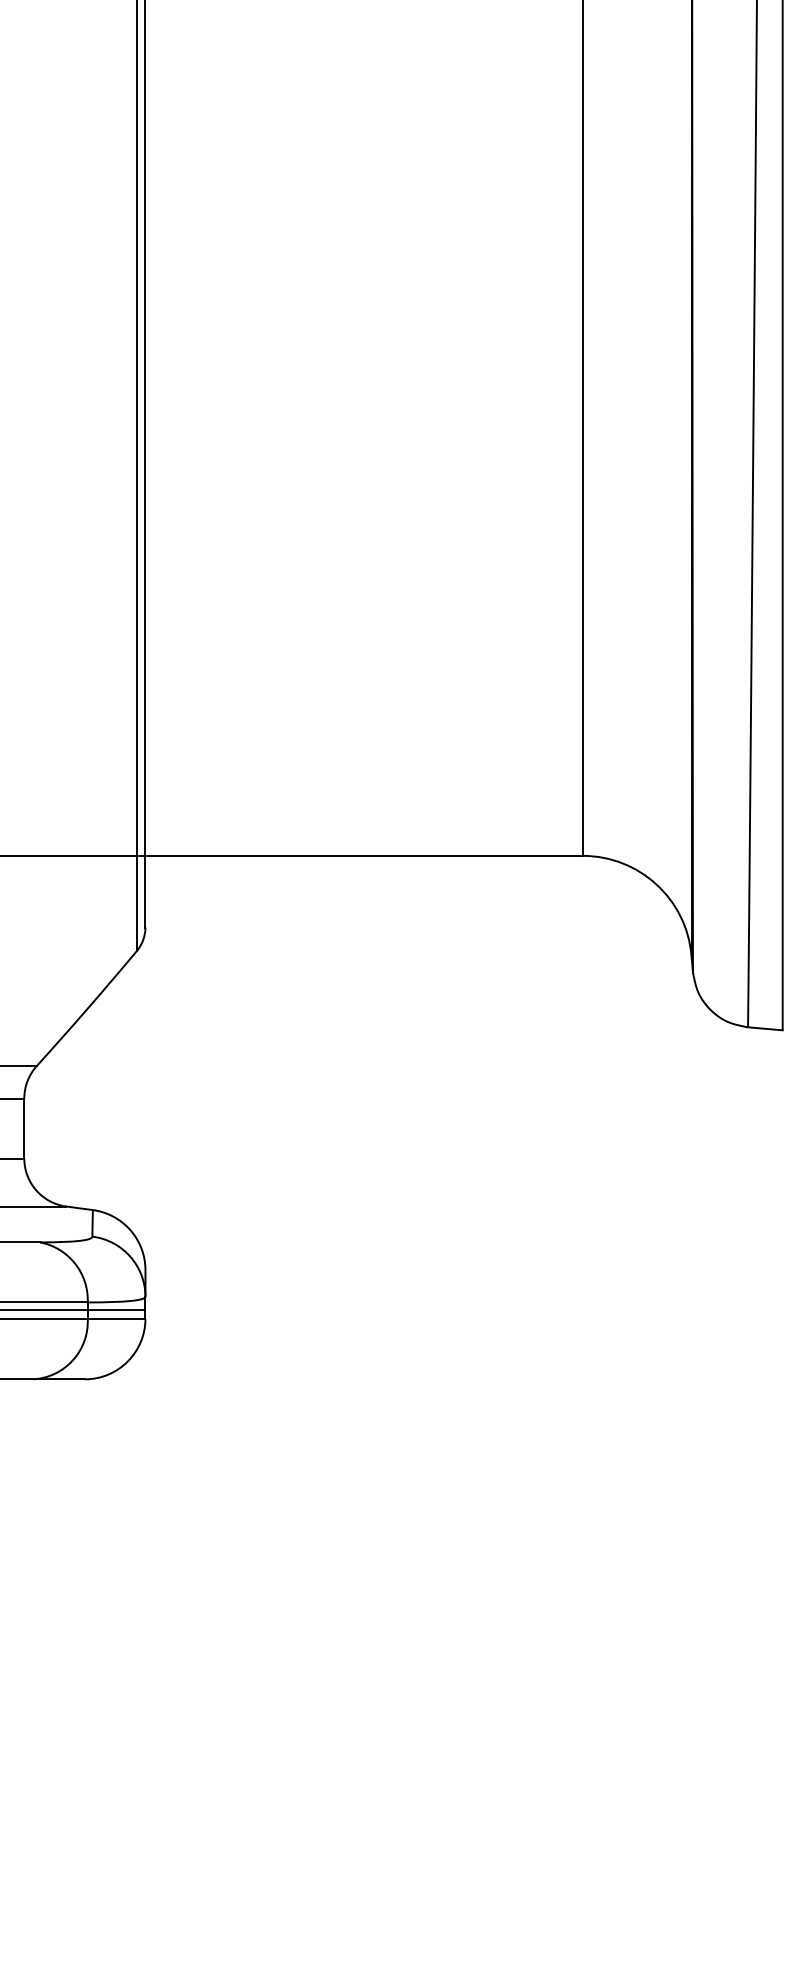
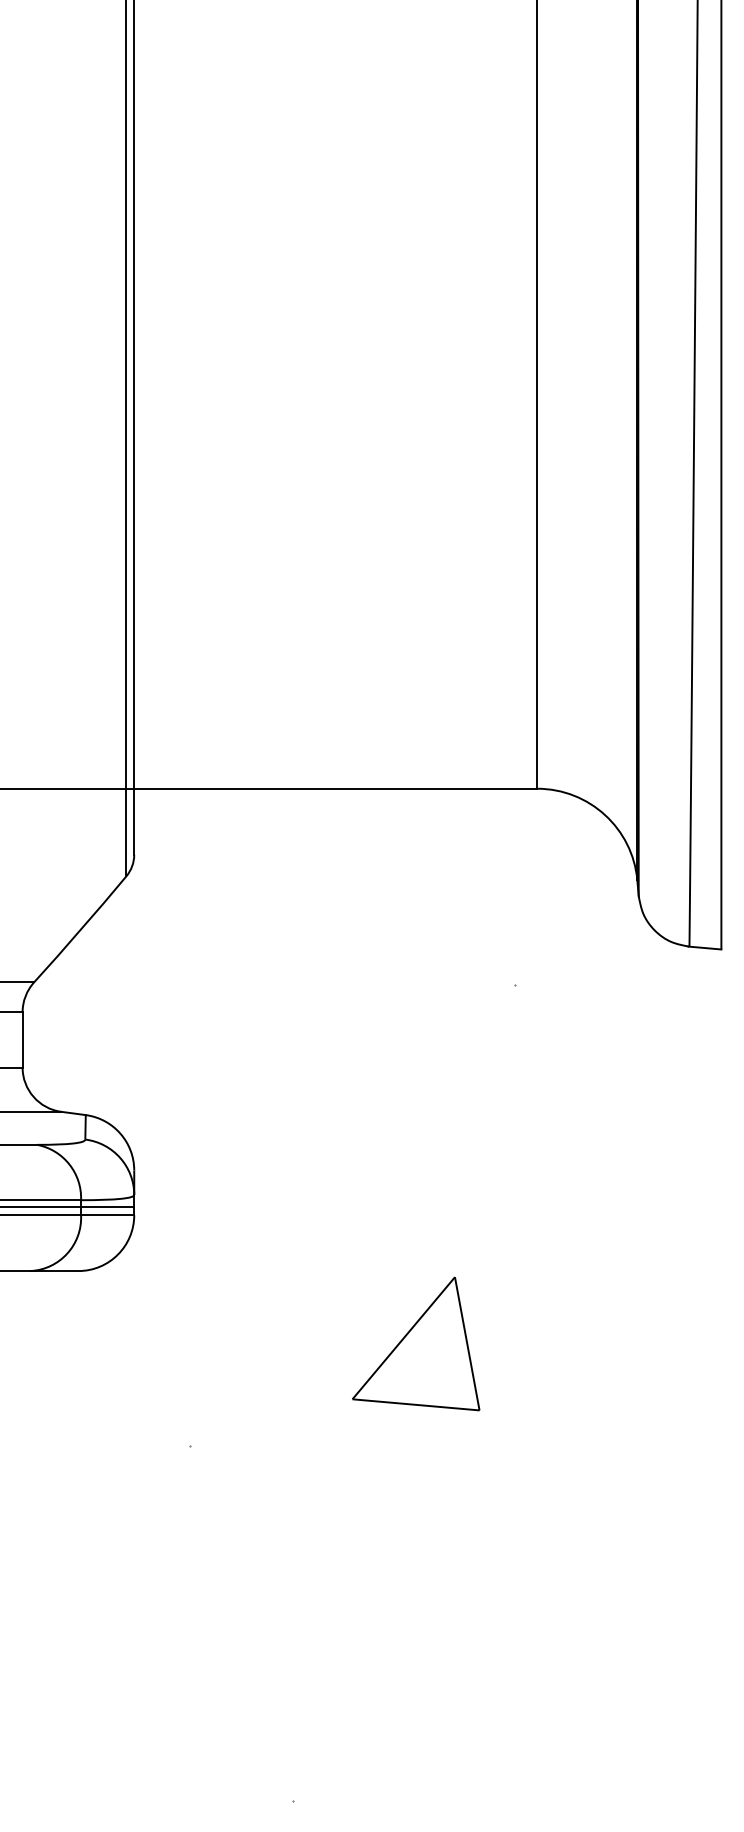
hatch: (382, 1511) -> (352, 1392), added

